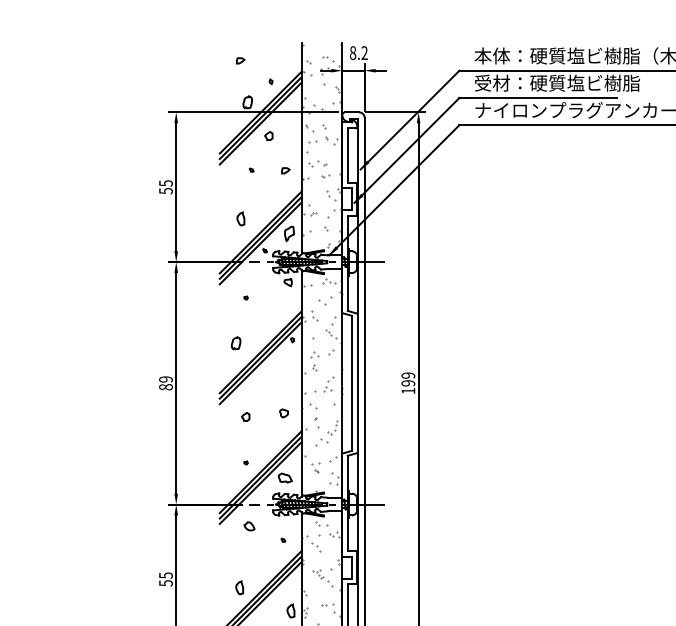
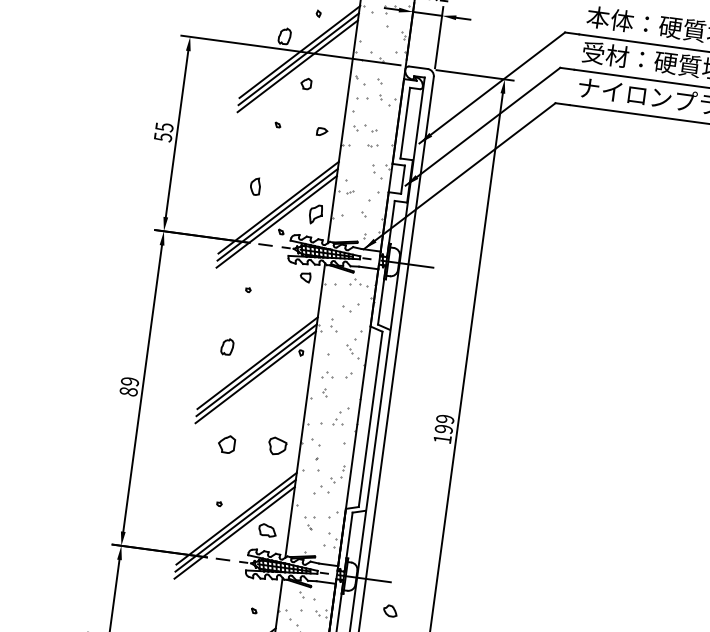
part: (283, 413) -> (276, 446), size x1.6
part: (245, 416) -> (226, 443), size x1.6
part: (249, 526) -> (390, 611), moved

